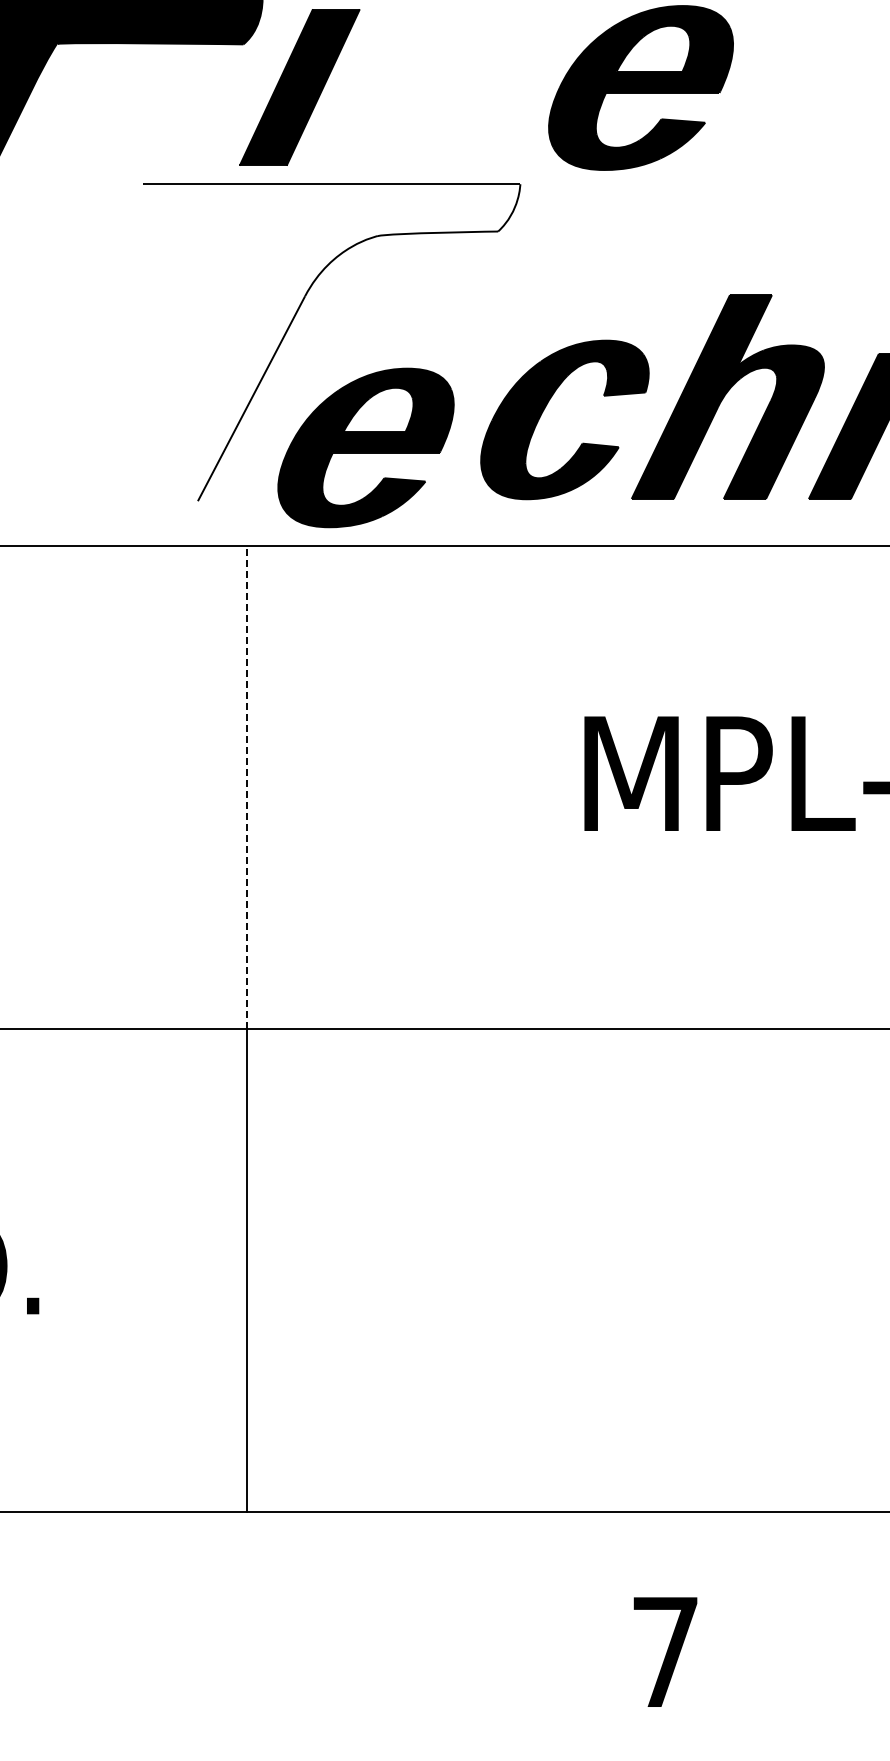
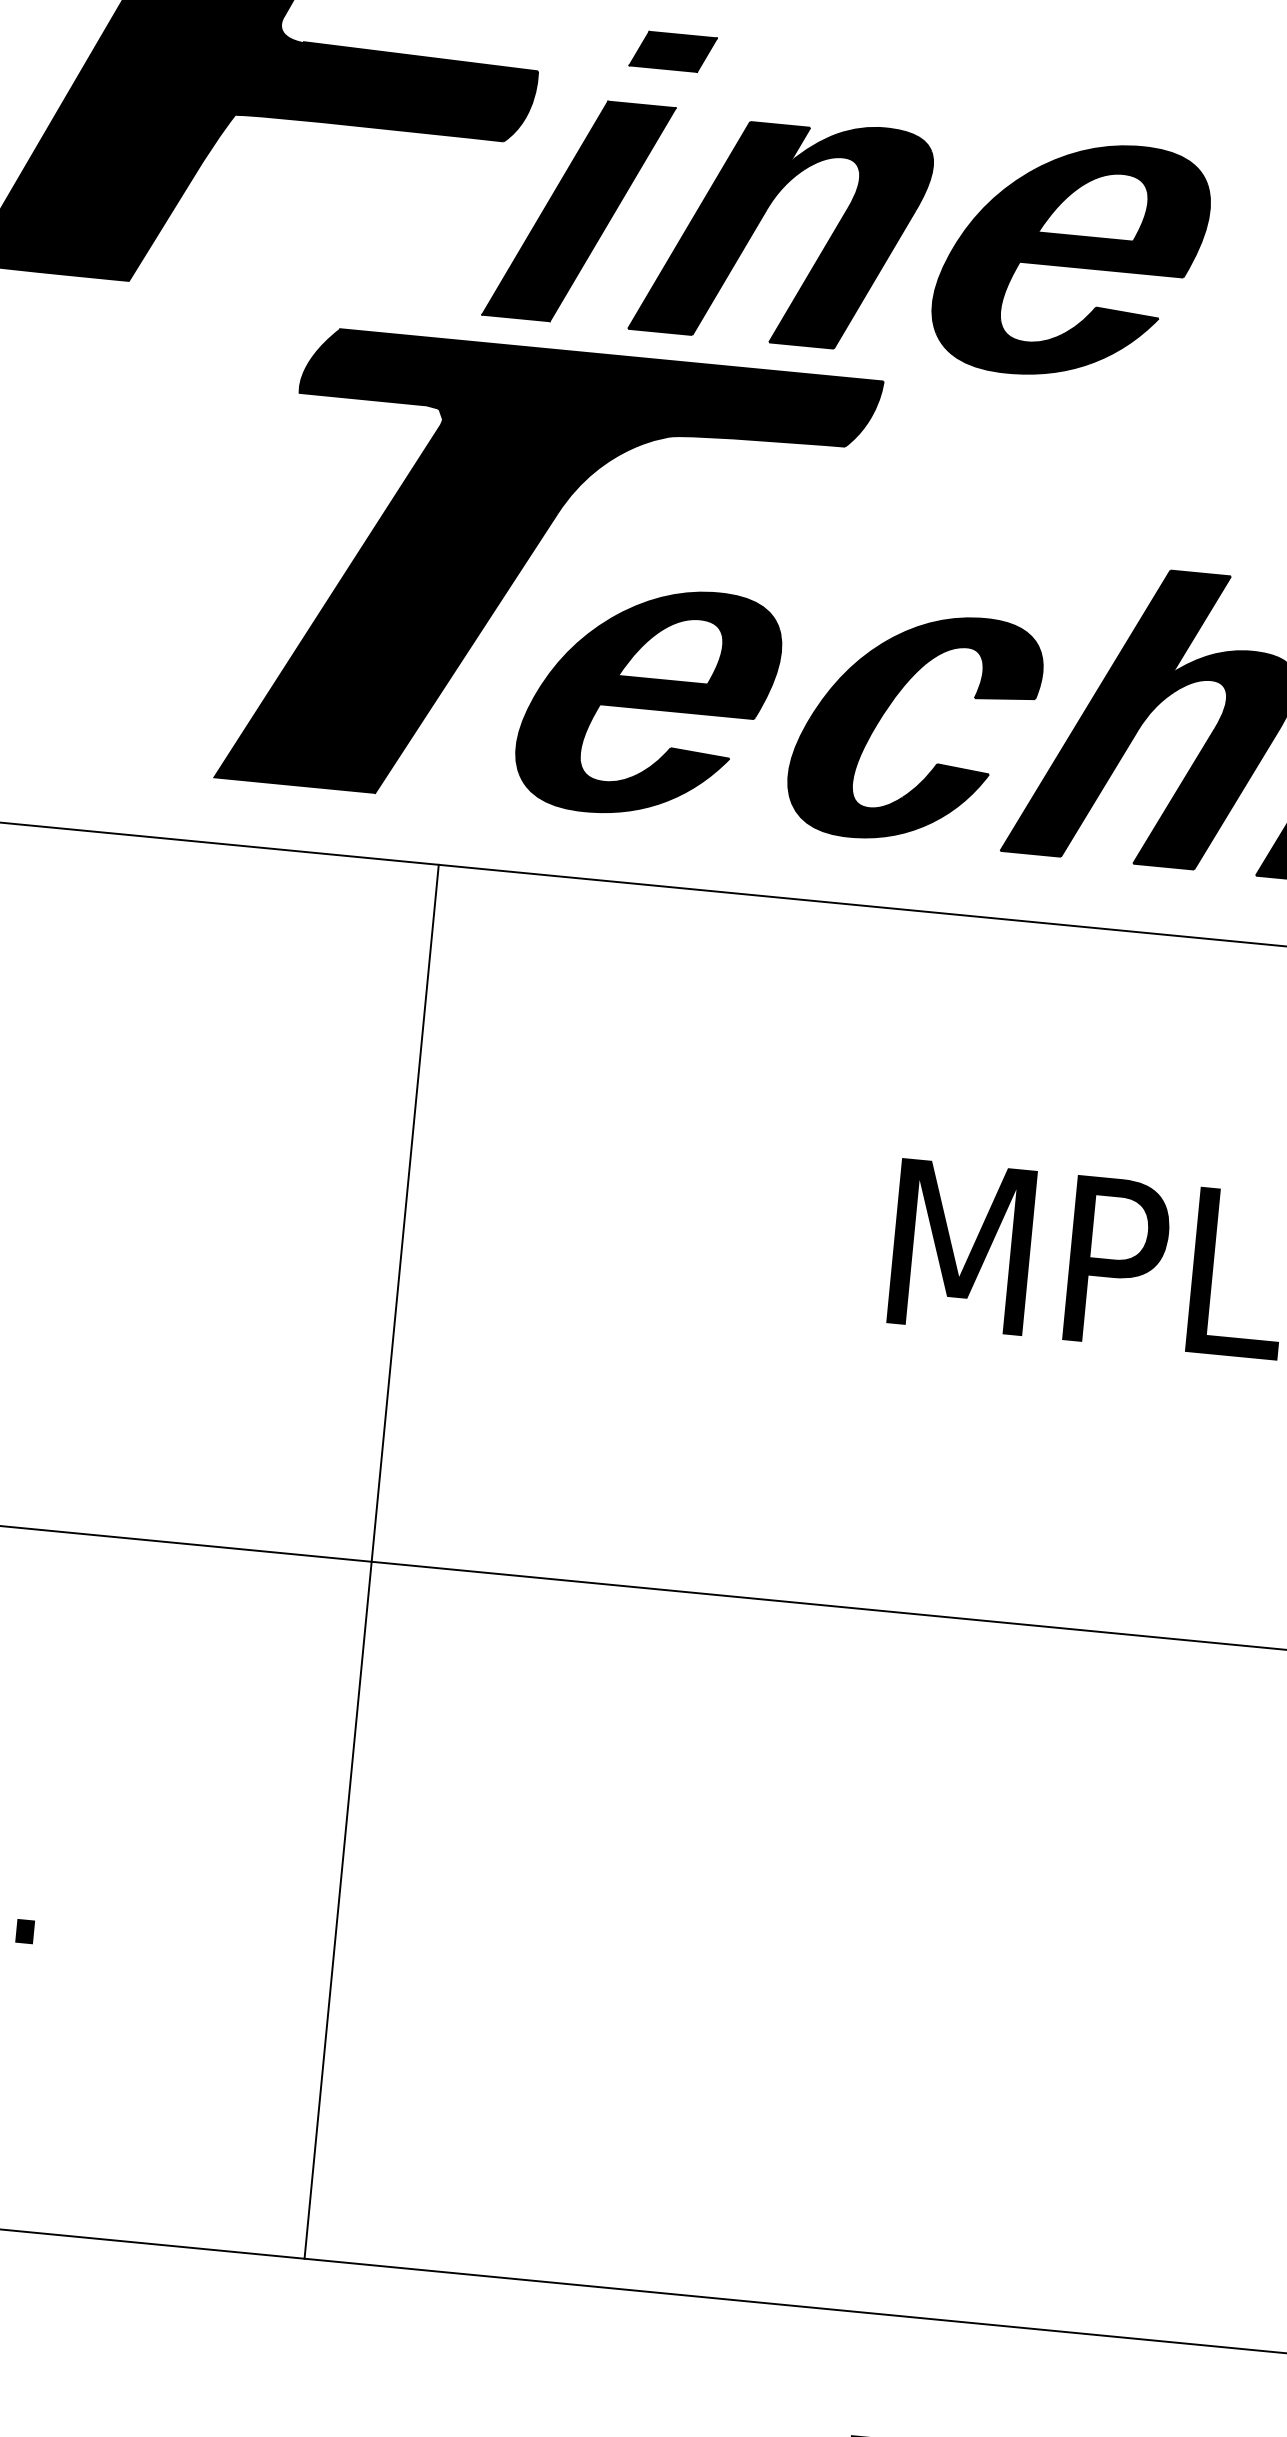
part: (426, 80) -> (762, 218), added
fill: (302, 342) -> (547, 579), added
part: (365, 447) -> (647, 701), moved
line: (246, 787) -> (404, 1213), dashed -> solid

